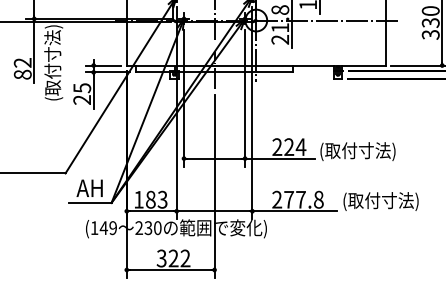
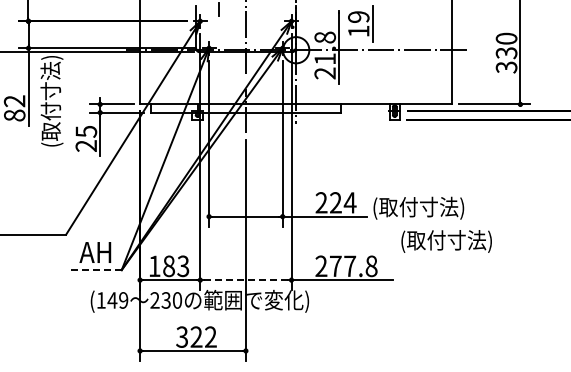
text: (380, 201) -> (446, 241), moved
line: (89, 203) -> (95, 270), solid -> dashed
line: (215, 211) -> (246, 280), solid -> dashed

